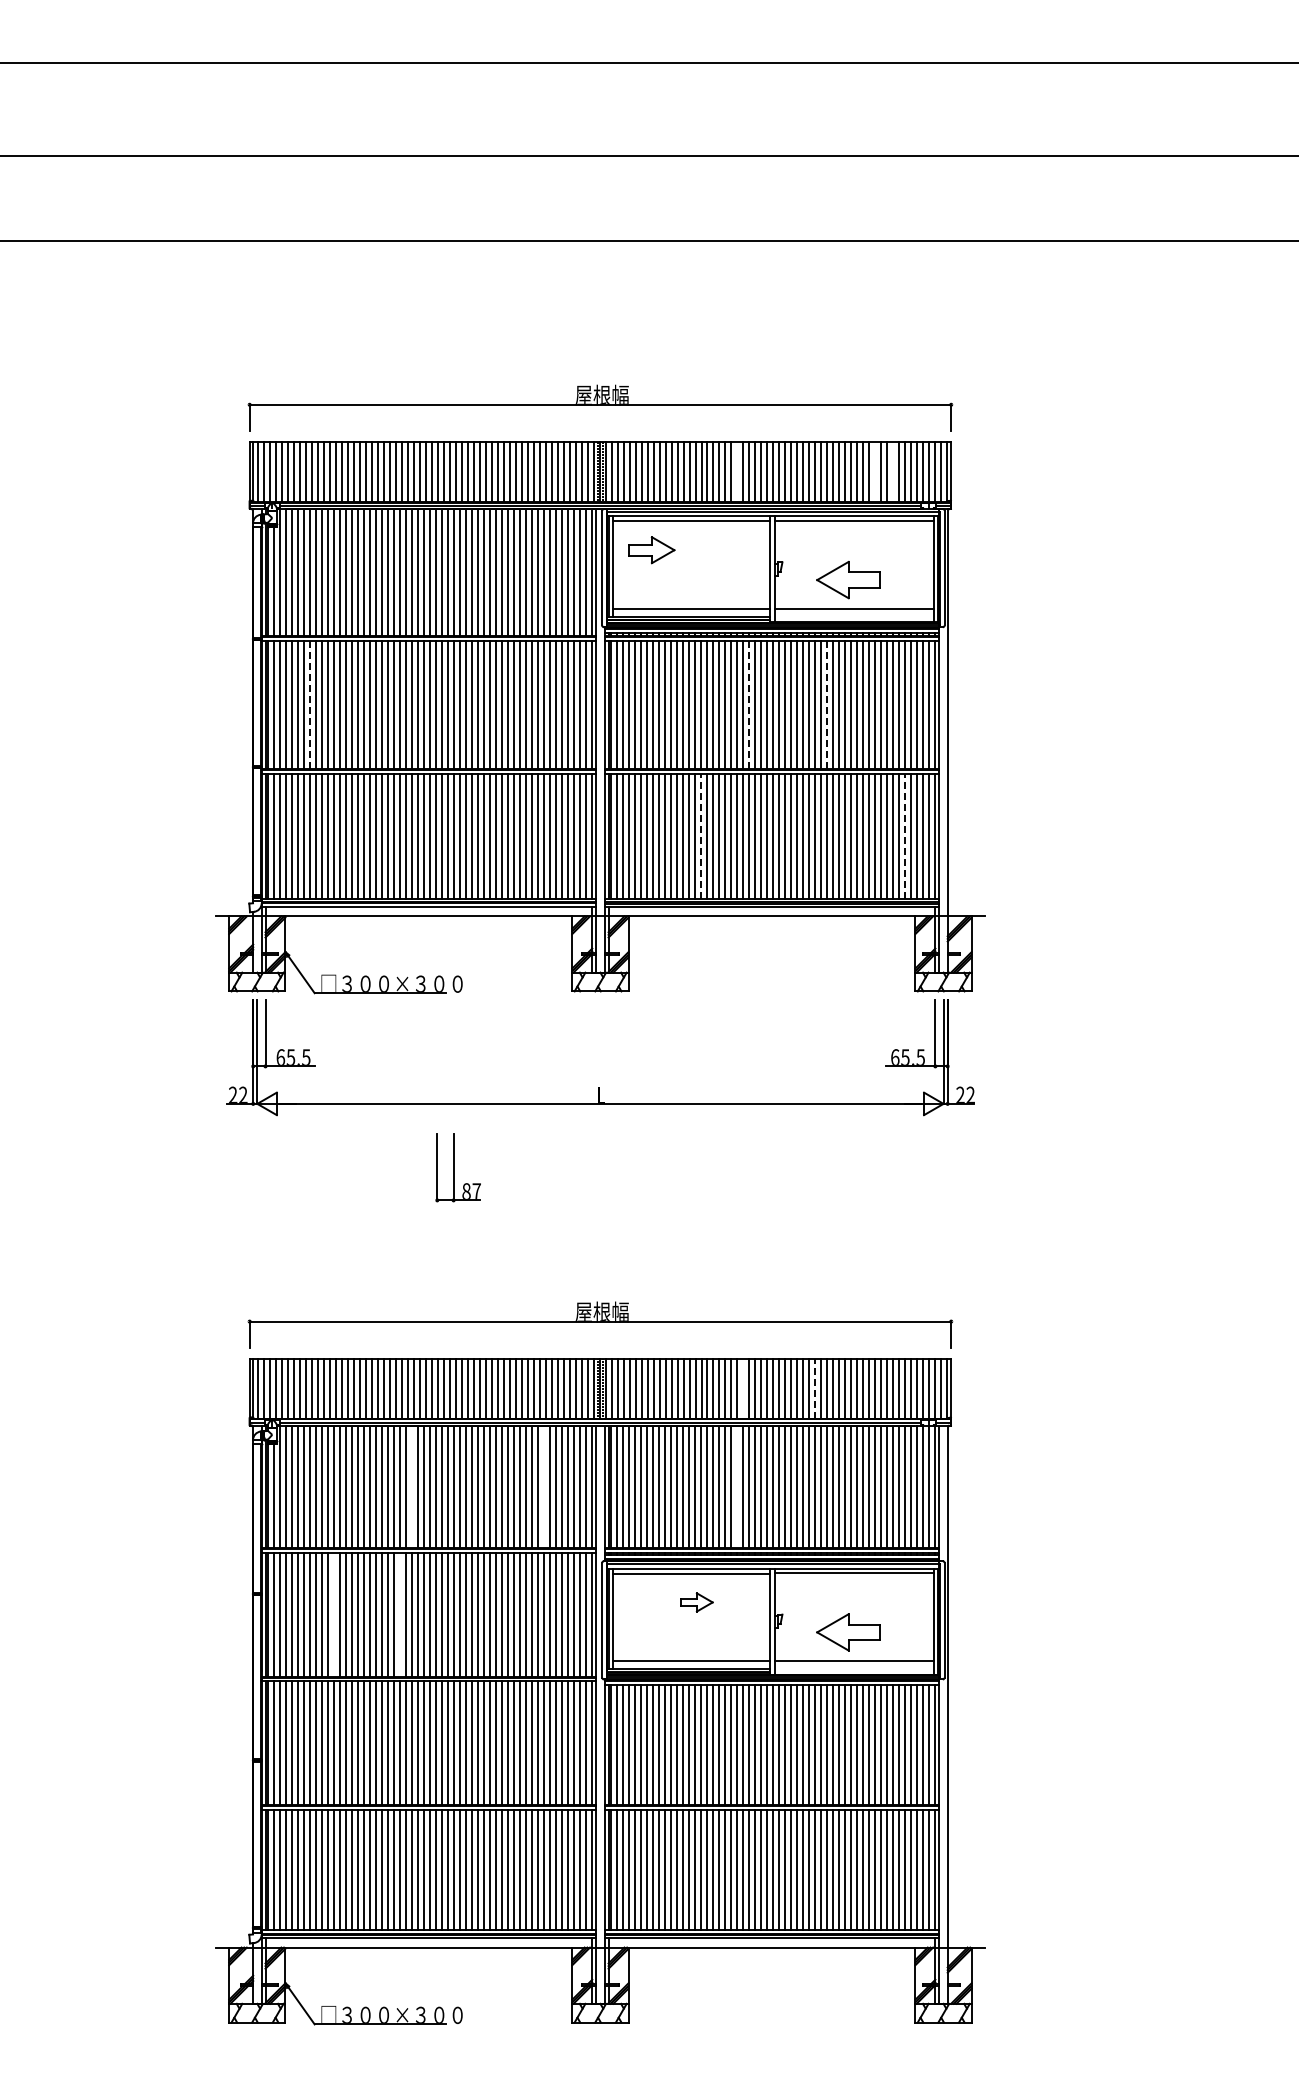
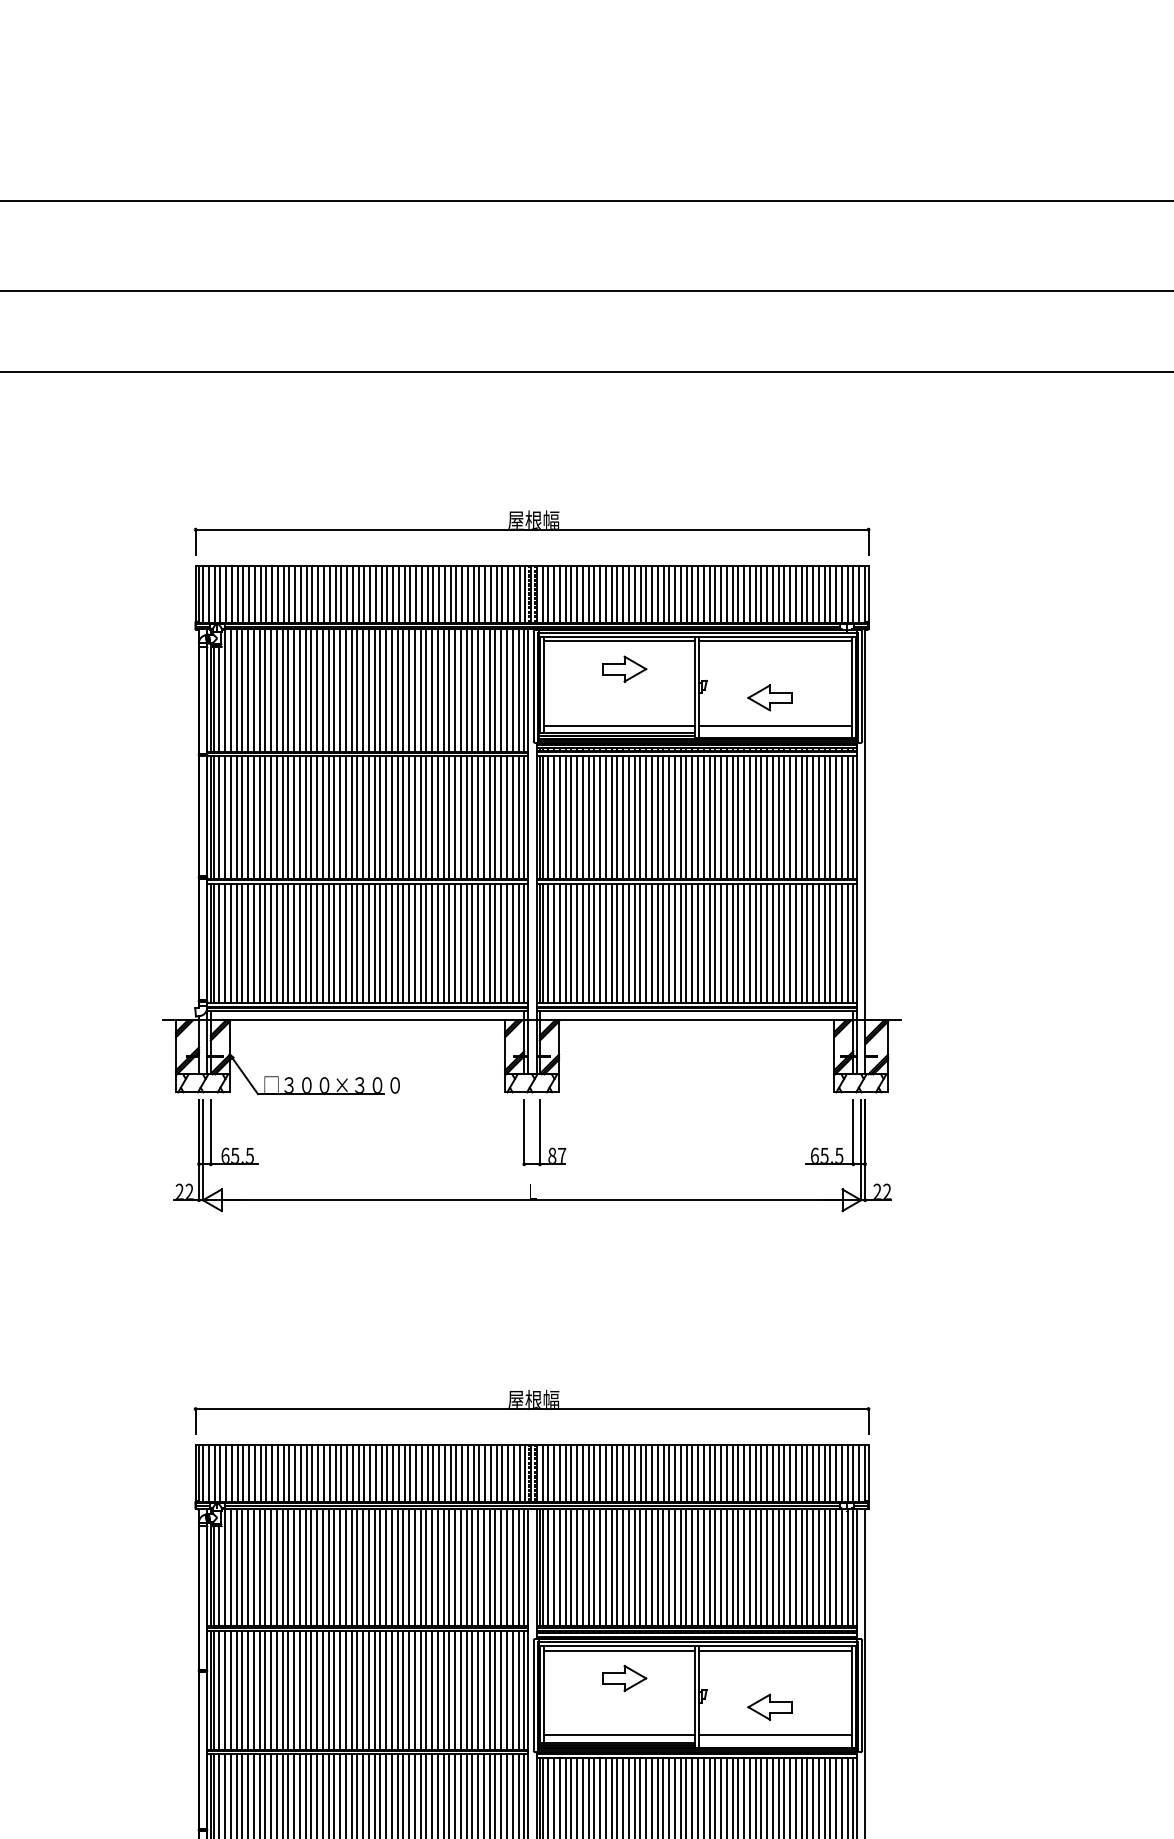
line: (737, 471) -> (663, 593), added
line: (875, 471) -> (795, 593), added
line: (893, 471) -> (813, 593), added
part: (651, 550) -> (624, 669), moved
part: (847, 580) -> (769, 698), size x0.71
line: (310, 704) -> (253, 817), dashed -> solid
line: (749, 704) -> (675, 817), dashed -> solid
line: (827, 704) -> (749, 817), dashed -> solid
line: (701, 835) -> (629, 942), dashed -> solid
line: (905, 835) -> (824, 942), dashed -> solid
part: (457, 1167) -> (543, 1132), moved
line: (743, 1388) -> (669, 1473), added
line: (815, 1388) -> (738, 1473), dashed -> solid
line: (412, 1486) -> (351, 1567), added
line: (544, 1486) -> (478, 1567), added
line: (737, 1486) -> (663, 1567), added
part: (696, 1602) -> (624, 1678), size x1.43
line: (334, 1614) -> (276, 1690), added
line: (400, 1614) -> (340, 1690), added
part: (847, 1632) -> (769, 1707), size x0.71

